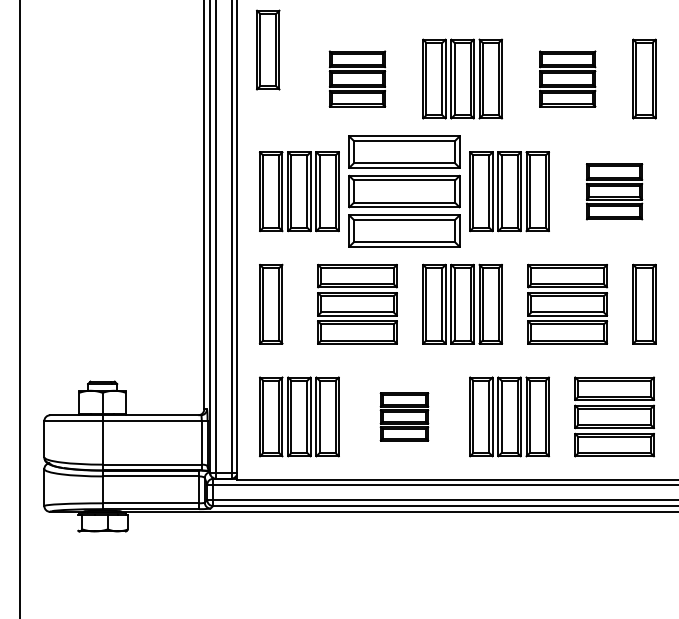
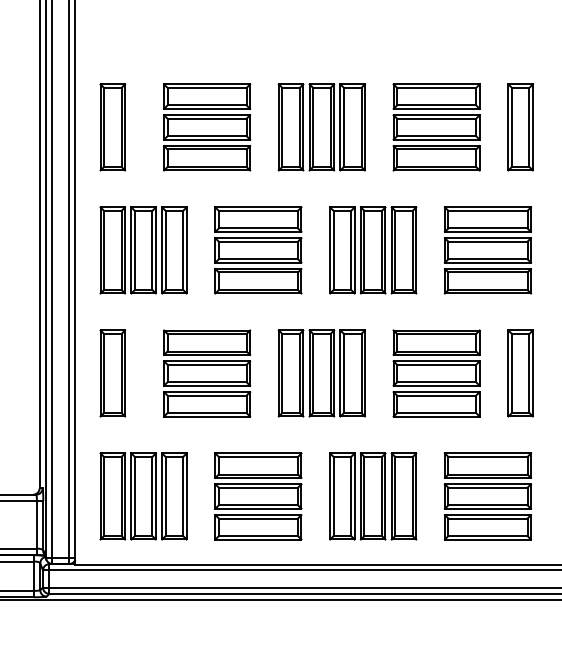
part: (268, 49) -> (113, 126), moved
part: (357, 78) -> (207, 126), size x1.43
part: (567, 78) -> (436, 126), size x1.43
part: (404, 191) -> (258, 250), size x0.71
part: (614, 191) -> (487, 250), size x1.43
part: (404, 416) -> (258, 496), size x1.67

